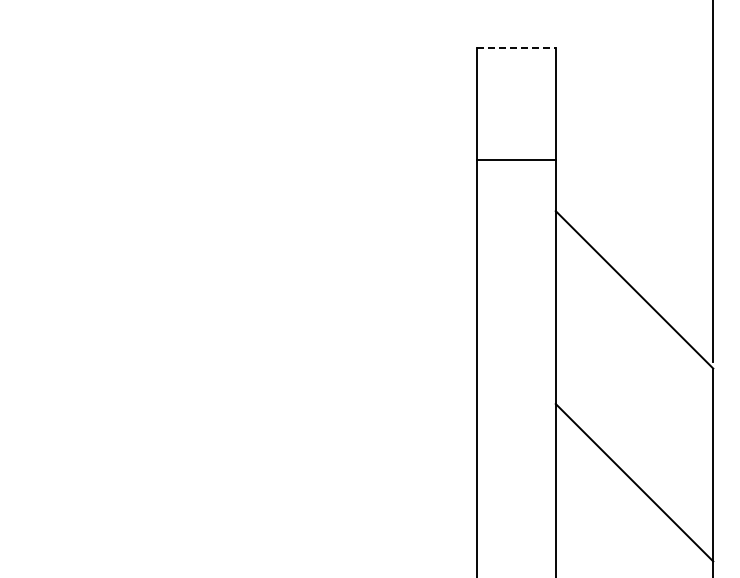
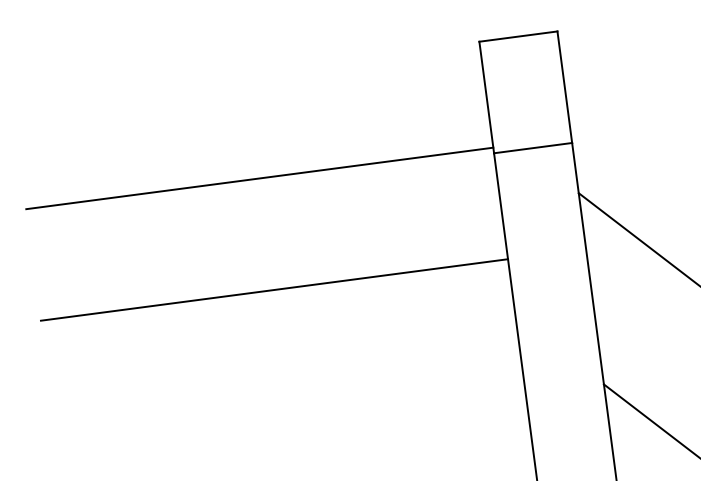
line: (516, 47) -> (518, 36), dashed -> solid
line: (241, 154) -> (259, 178), added
line: (241, 267) -> (274, 290), added

